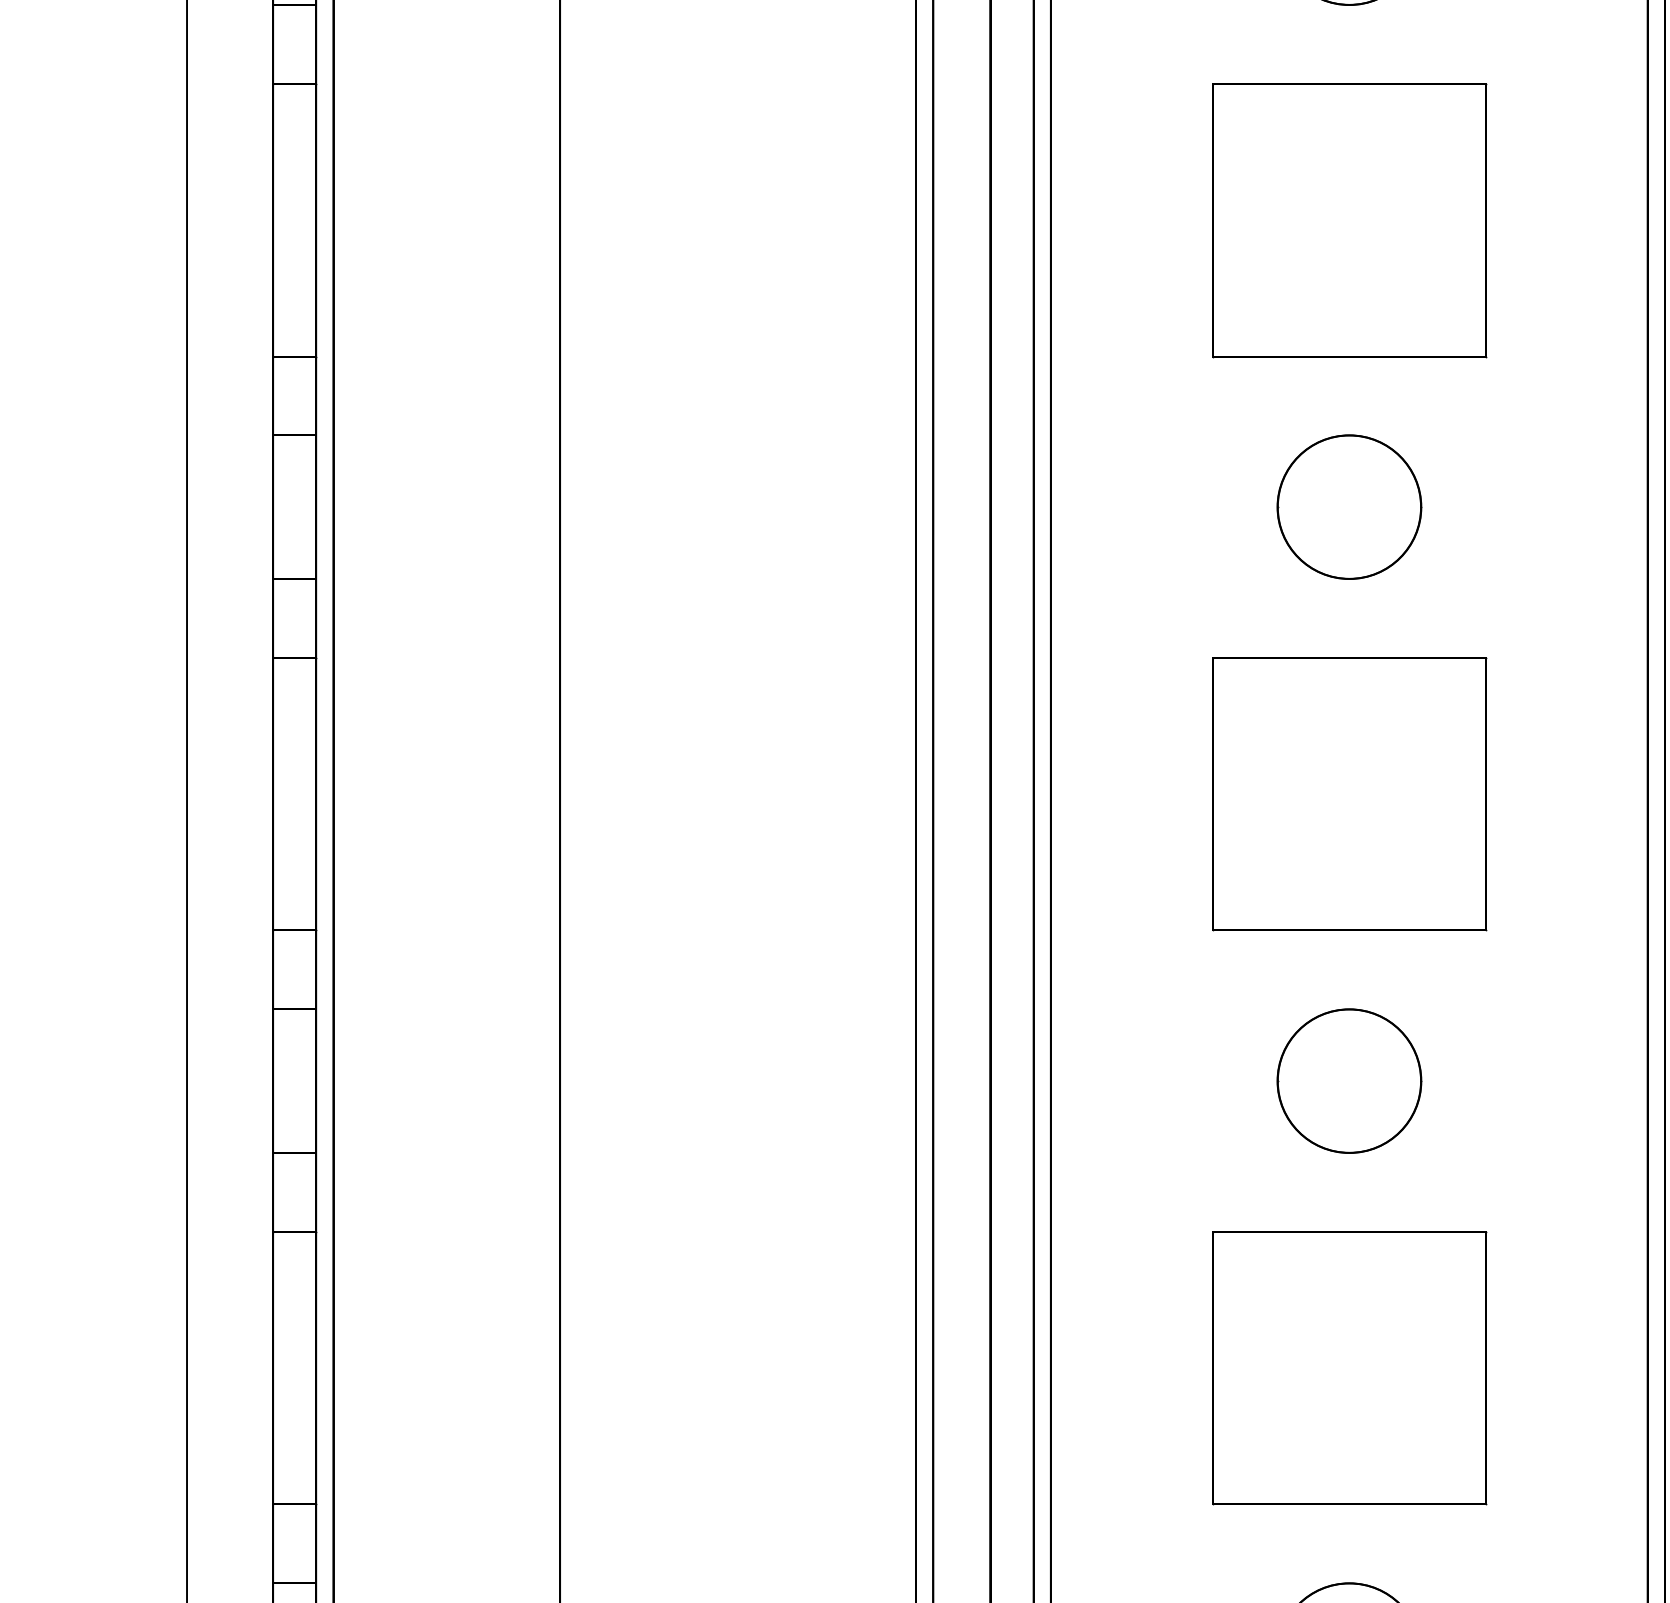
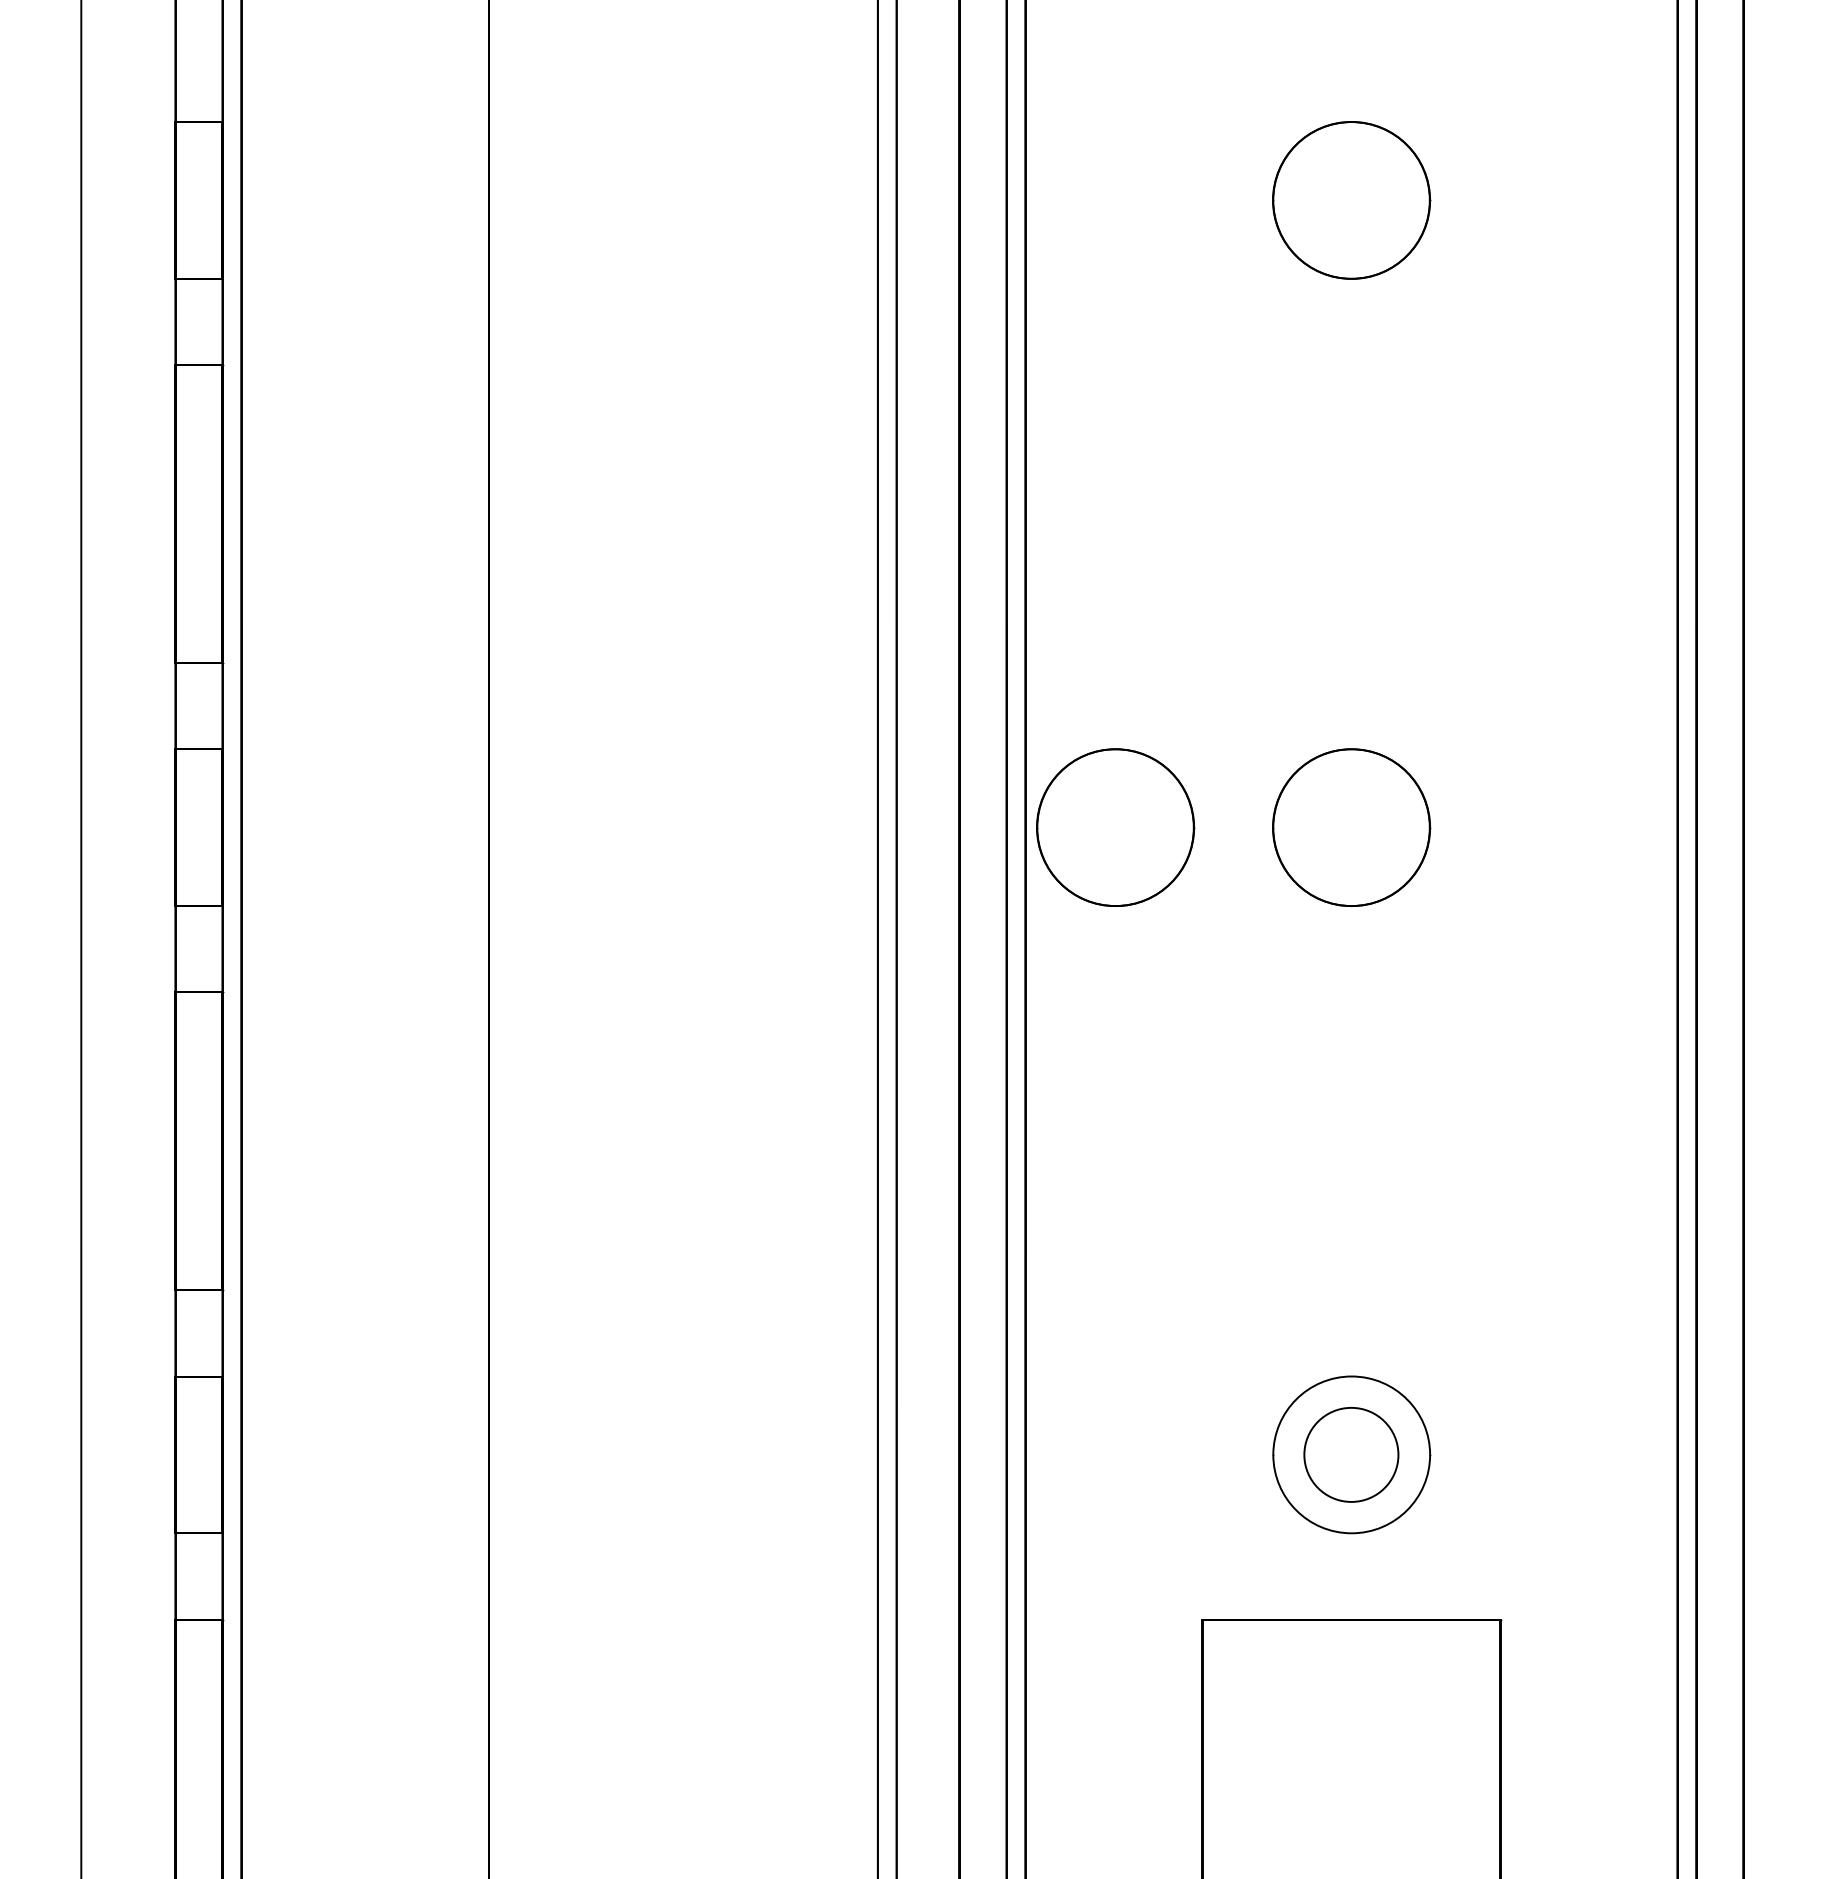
part: (1349, 220) -> (1351, 514), removed
part: (1133, 507) -> (1115, 827), added
part: (1349, 794) -> (1351, 1141), removed
circle: (1349, 1080) -> (1351, 1454), size x0.6

